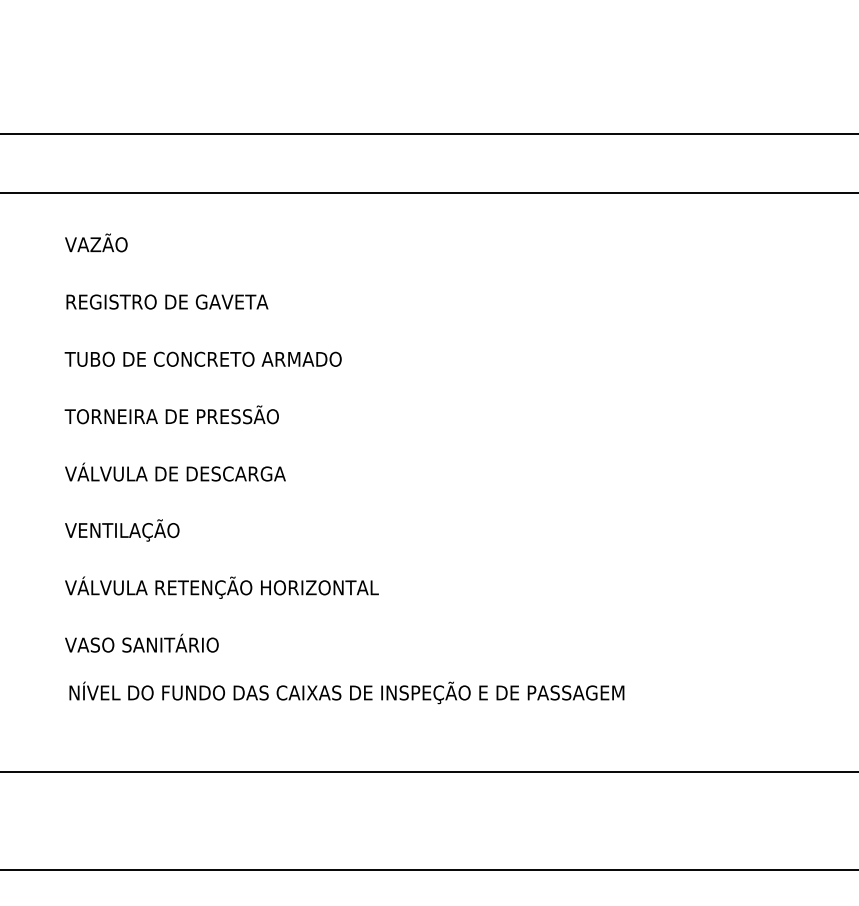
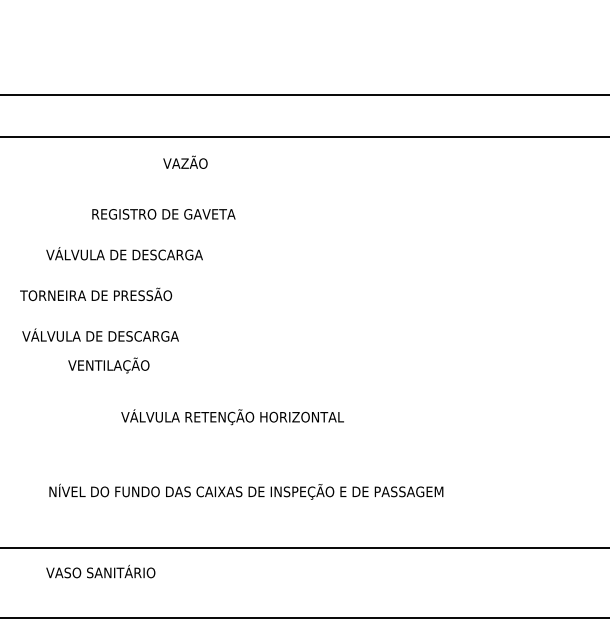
text: (96, 241) -> (185, 161), moved
text: (166, 302) -> (163, 214), moved
text: (203, 357) -> (144, 253), TUBO DE CONCRETO ARMADO -> VÁLVULA DE DESCARGA
text: (172, 414) -> (96, 294), moved
text: (175, 471) -> (100, 334), moved
text: (121, 530) -> (108, 365), moved
text: (221, 588) -> (232, 417), moved
text: (141, 643) -> (100, 571), moved

